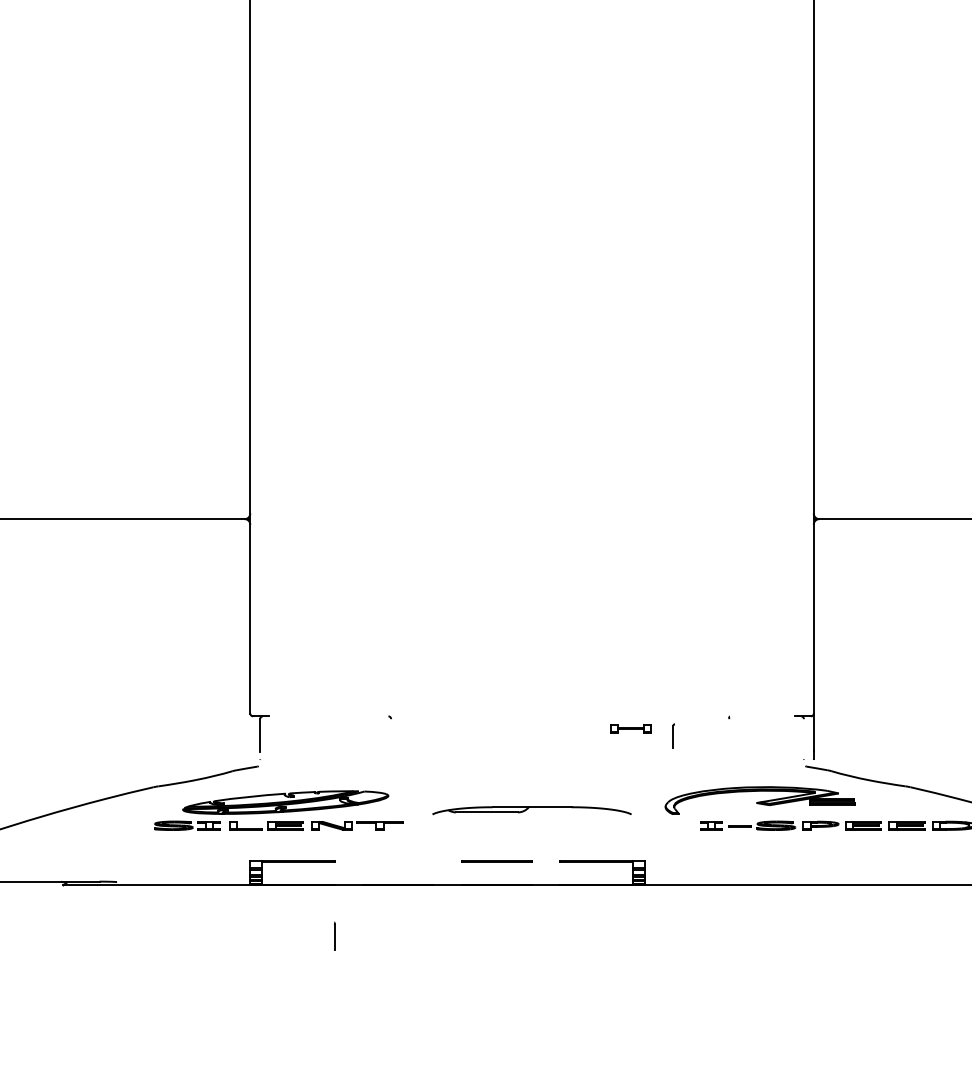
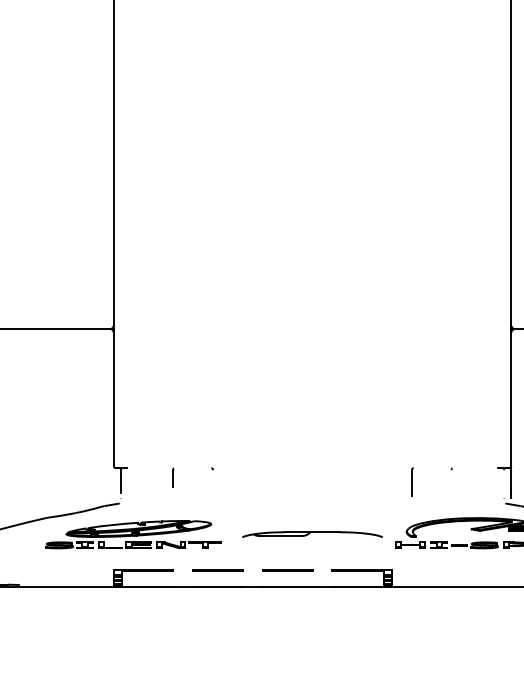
part: (630, 728) -> (410, 545), moved
part: (673, 735) -> (412, 481), size x1.67
line: (397, 861) -> (217, 570), added
line: (334, 935) -> (173, 477), moved

